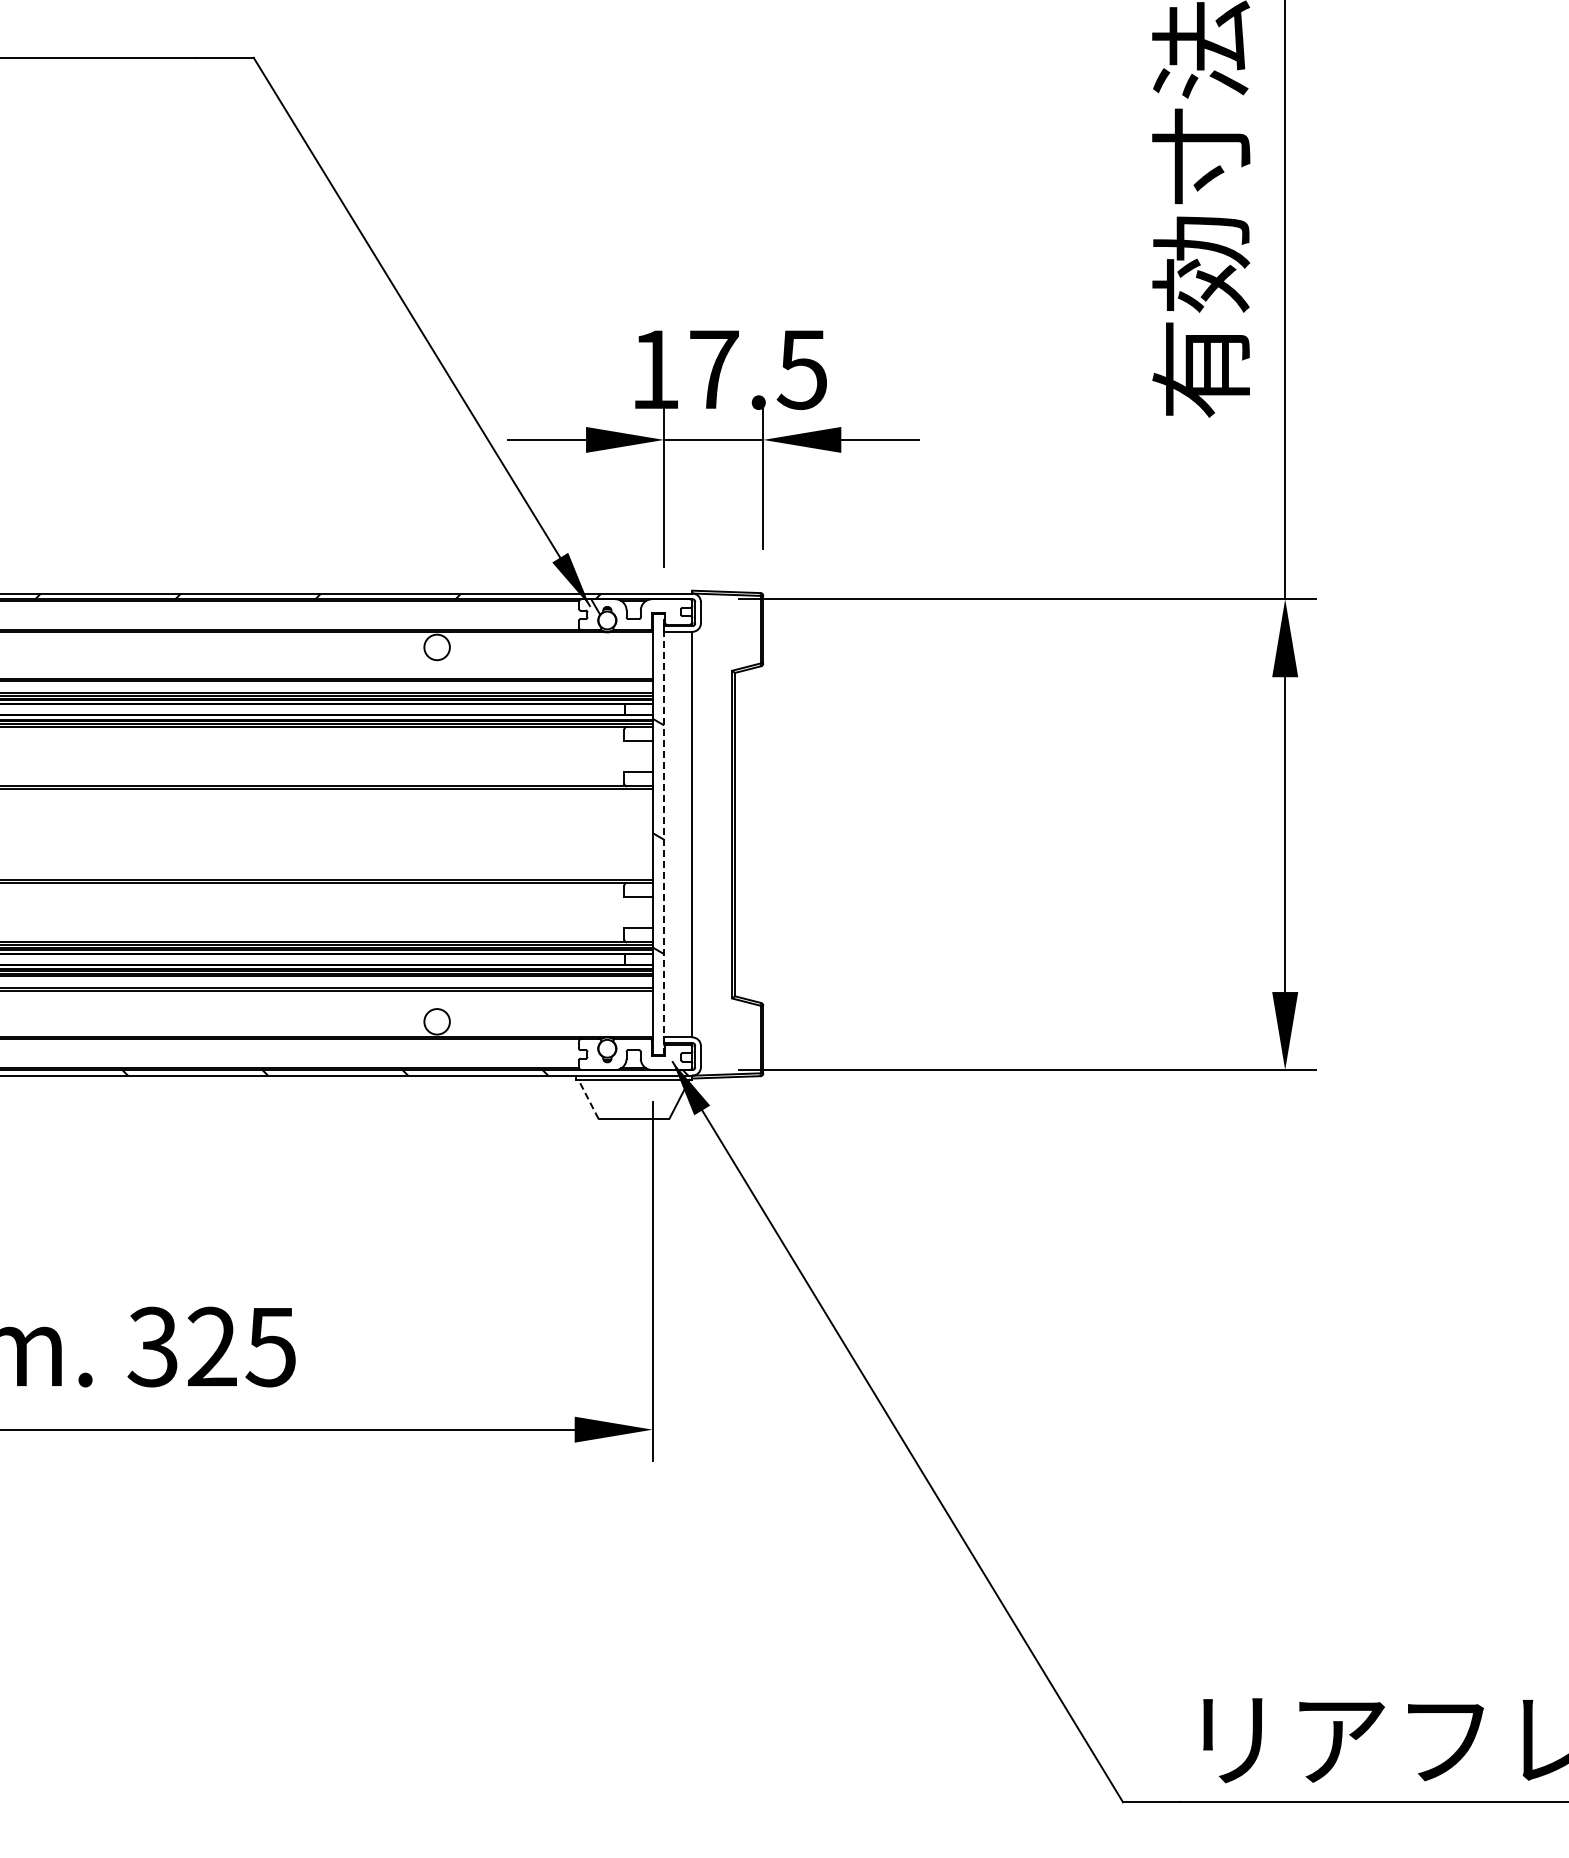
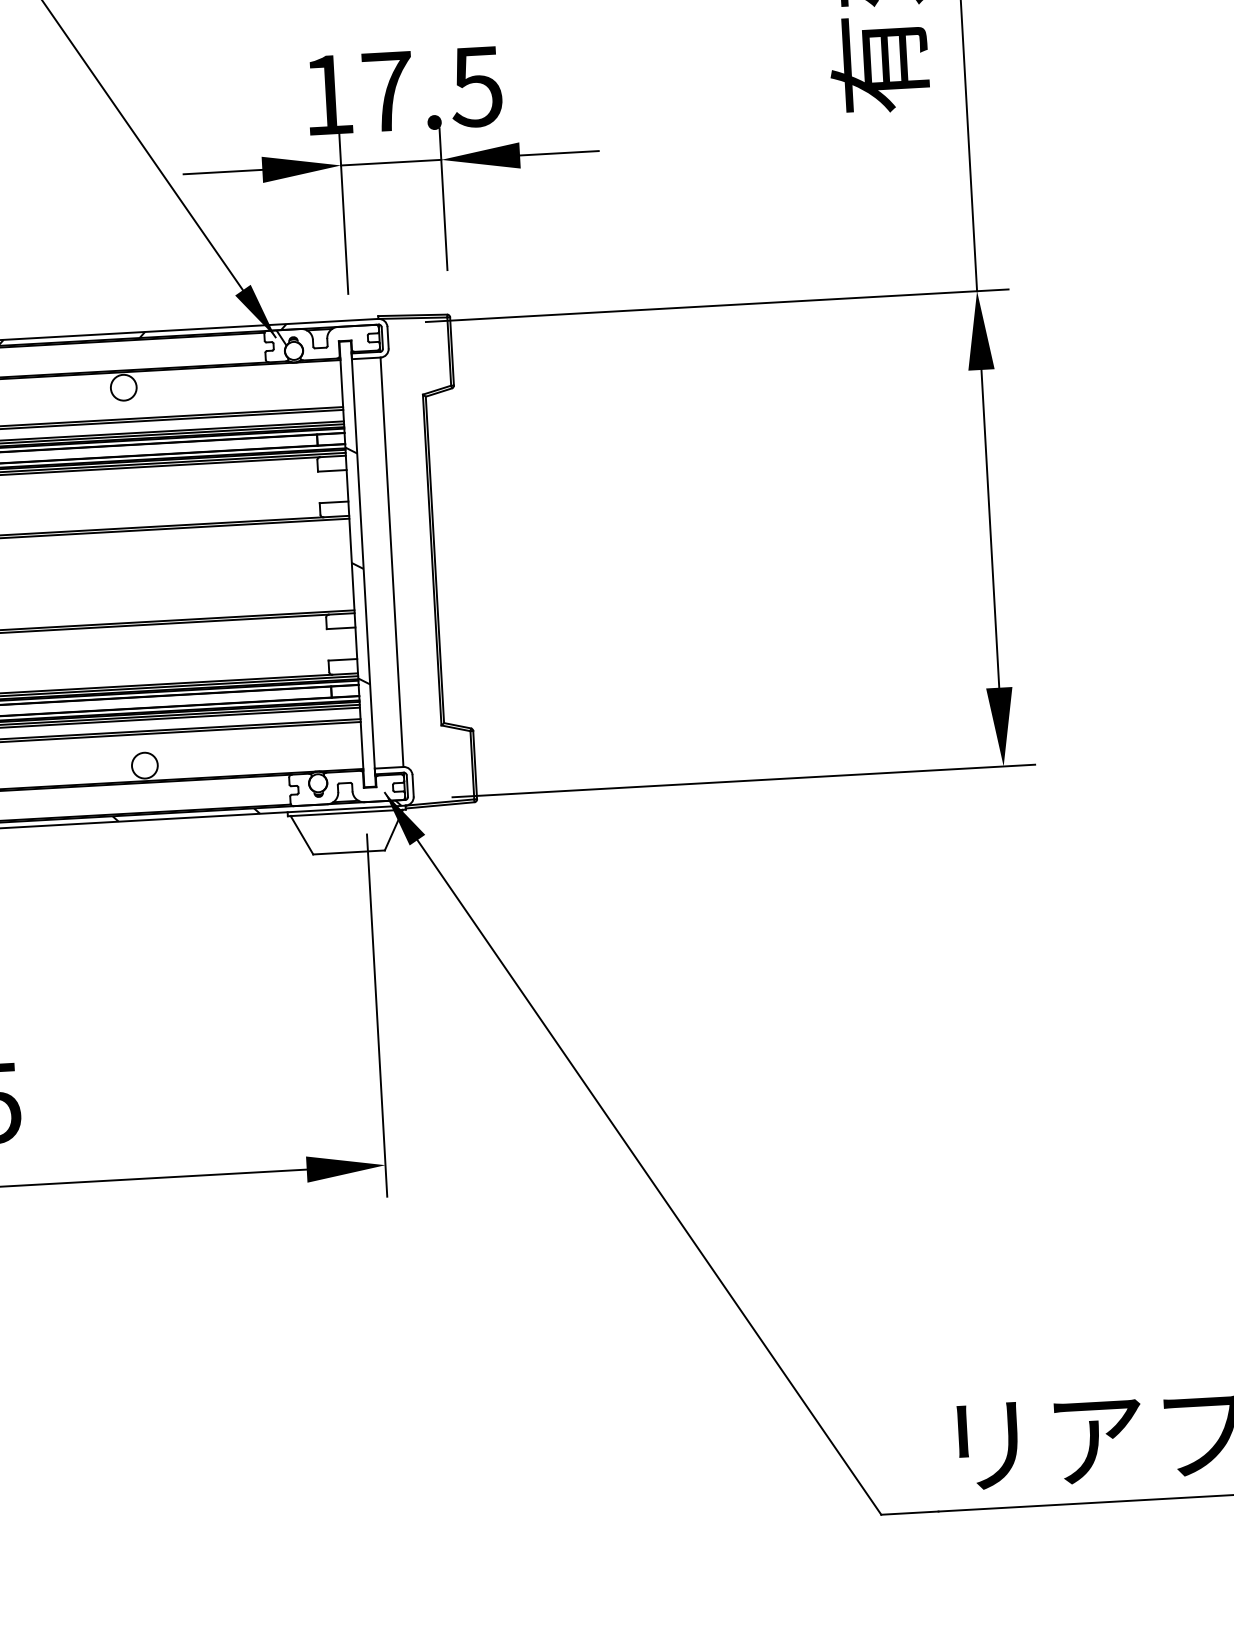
line: (664, 834) -> (363, 563), dashed -> solid
line: (588, 1098) -> (302, 834), dashed -> solid

